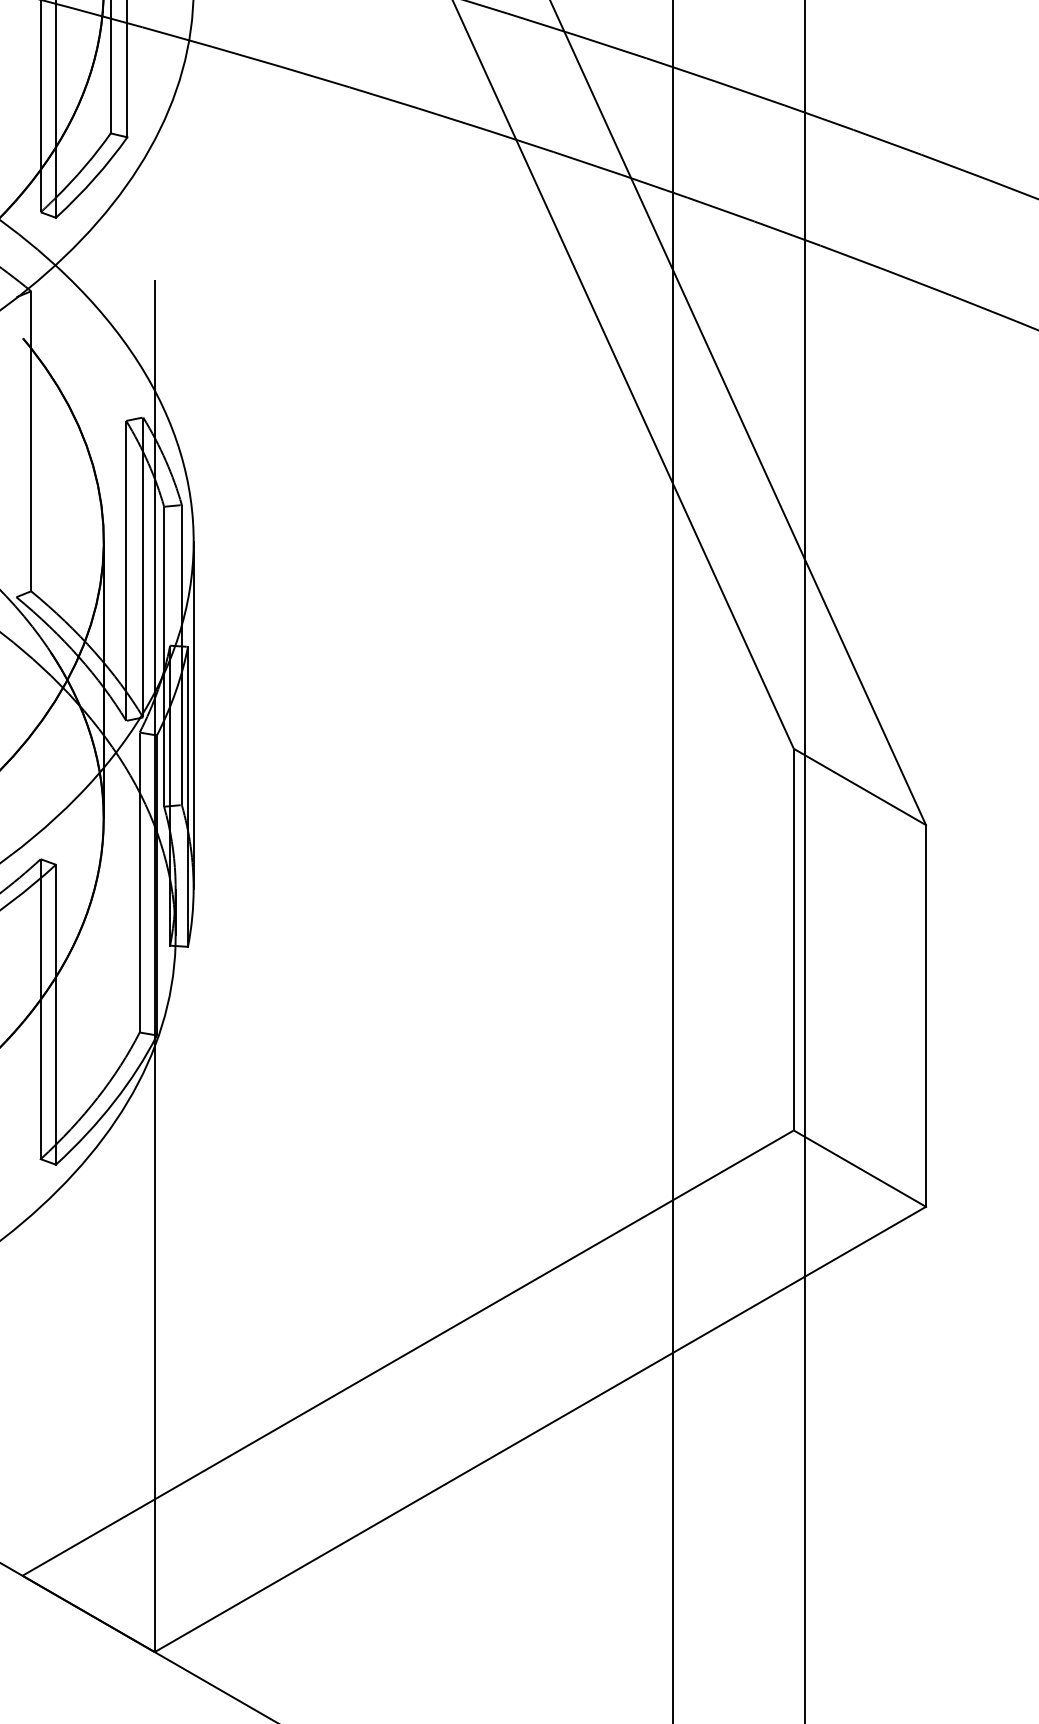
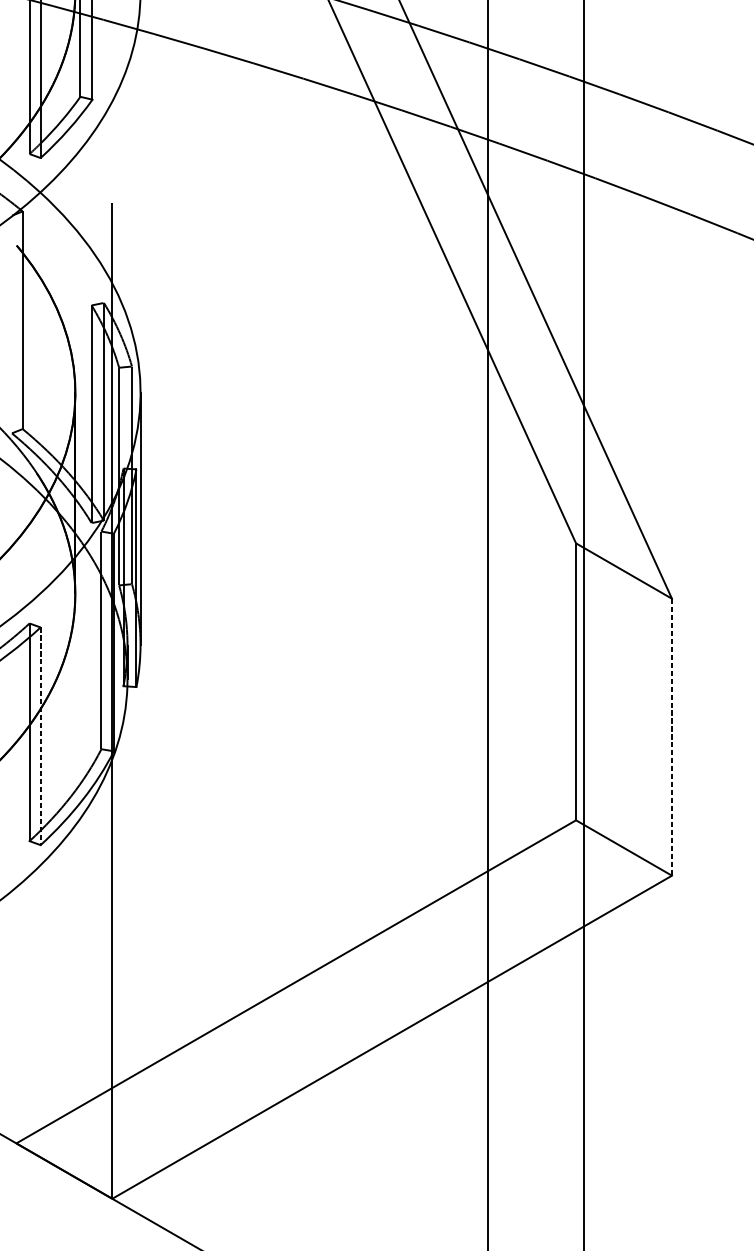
line: (55, 1014) -> (40, 736), solid -> dashed
line: (926, 1015) -> (672, 736), solid -> dashed

